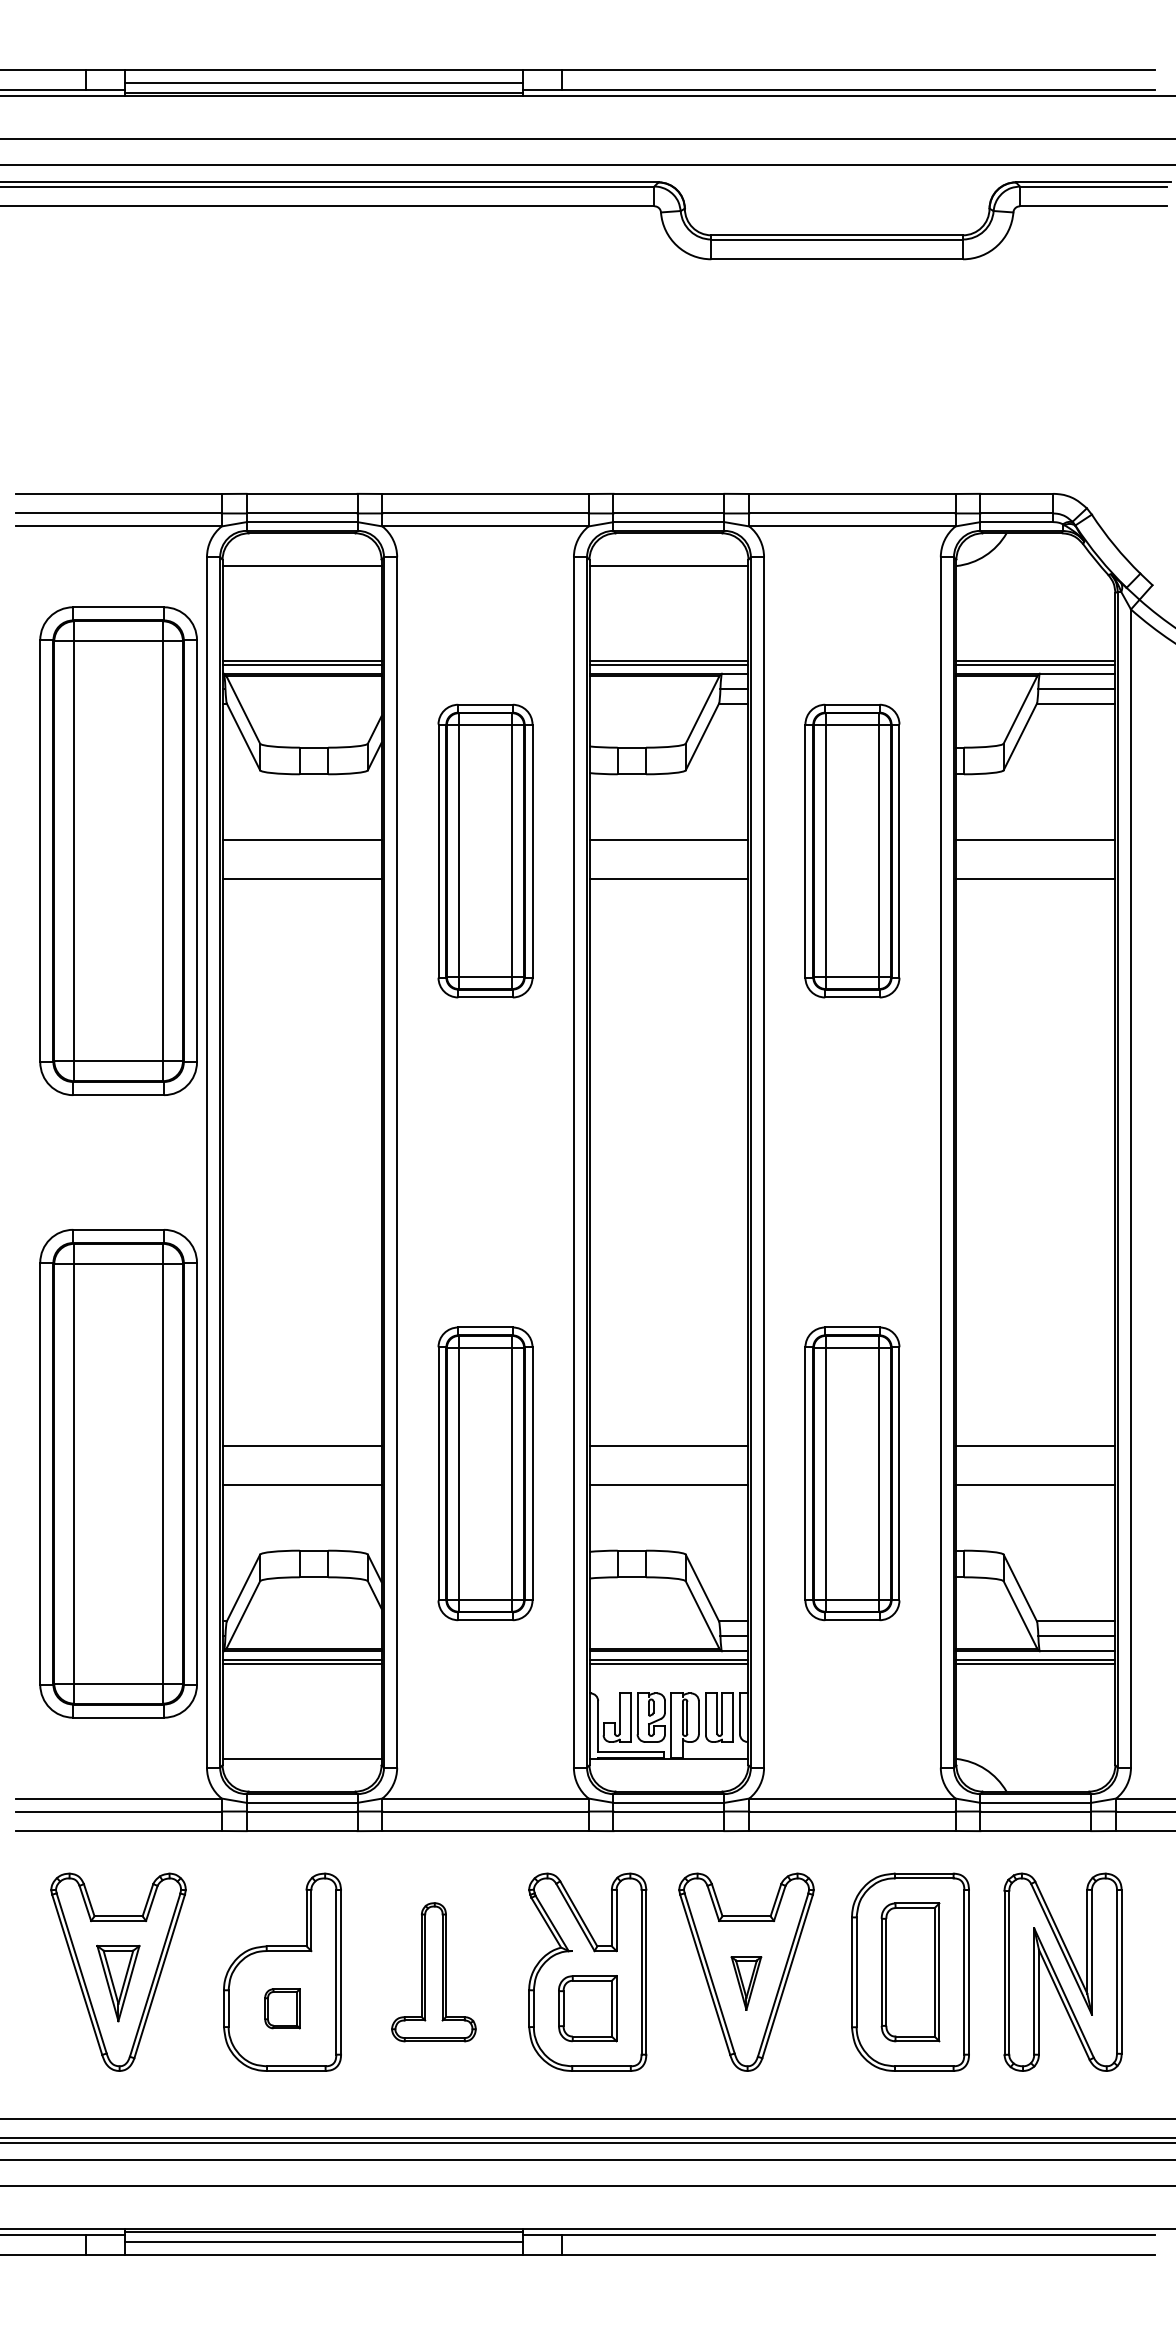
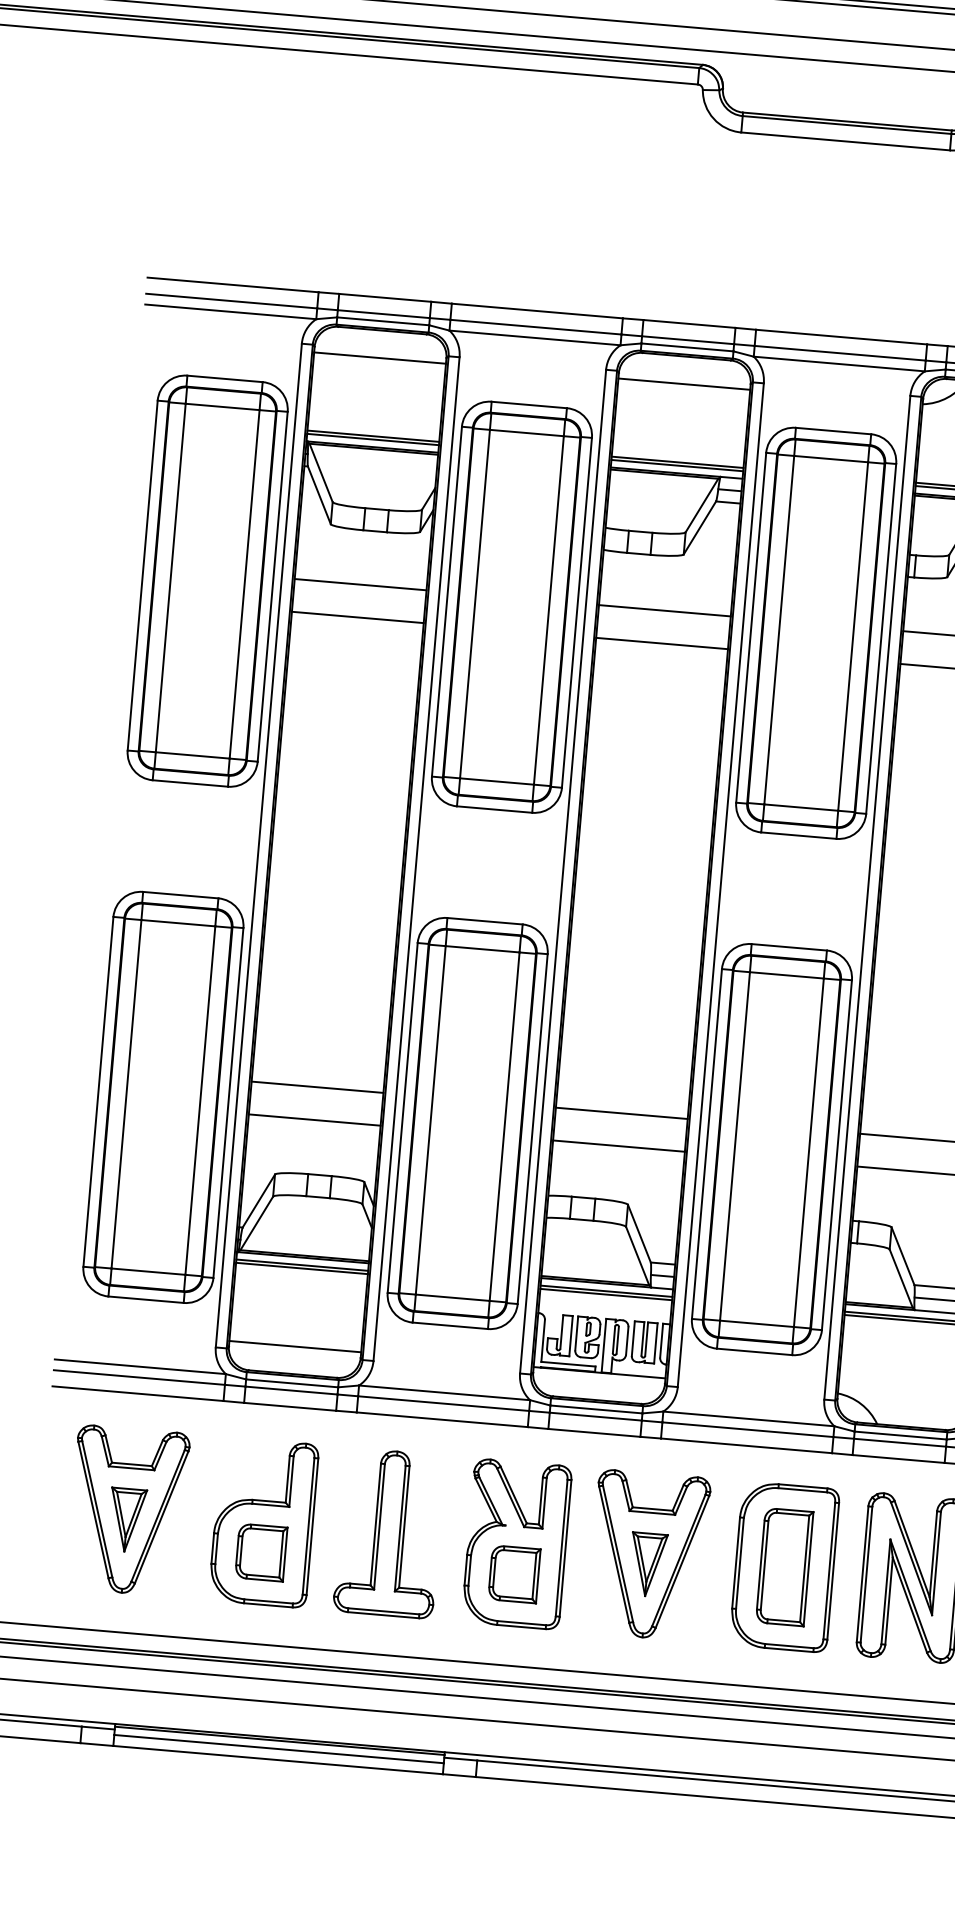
part: (485, 850) -> (511, 606), size x1.67
part: (852, 850) -> (816, 632), size x1.67
part: (485, 1473) -> (467, 1123), size x1.67
part: (852, 1473) -> (772, 1149), size x1.67
part: (433, 1971) -> (389, 1532), size x1.43
part: (746, 1983) -> (647, 1564), size x1.43
part: (282, 2008) -> (261, 1552), size x1.67

